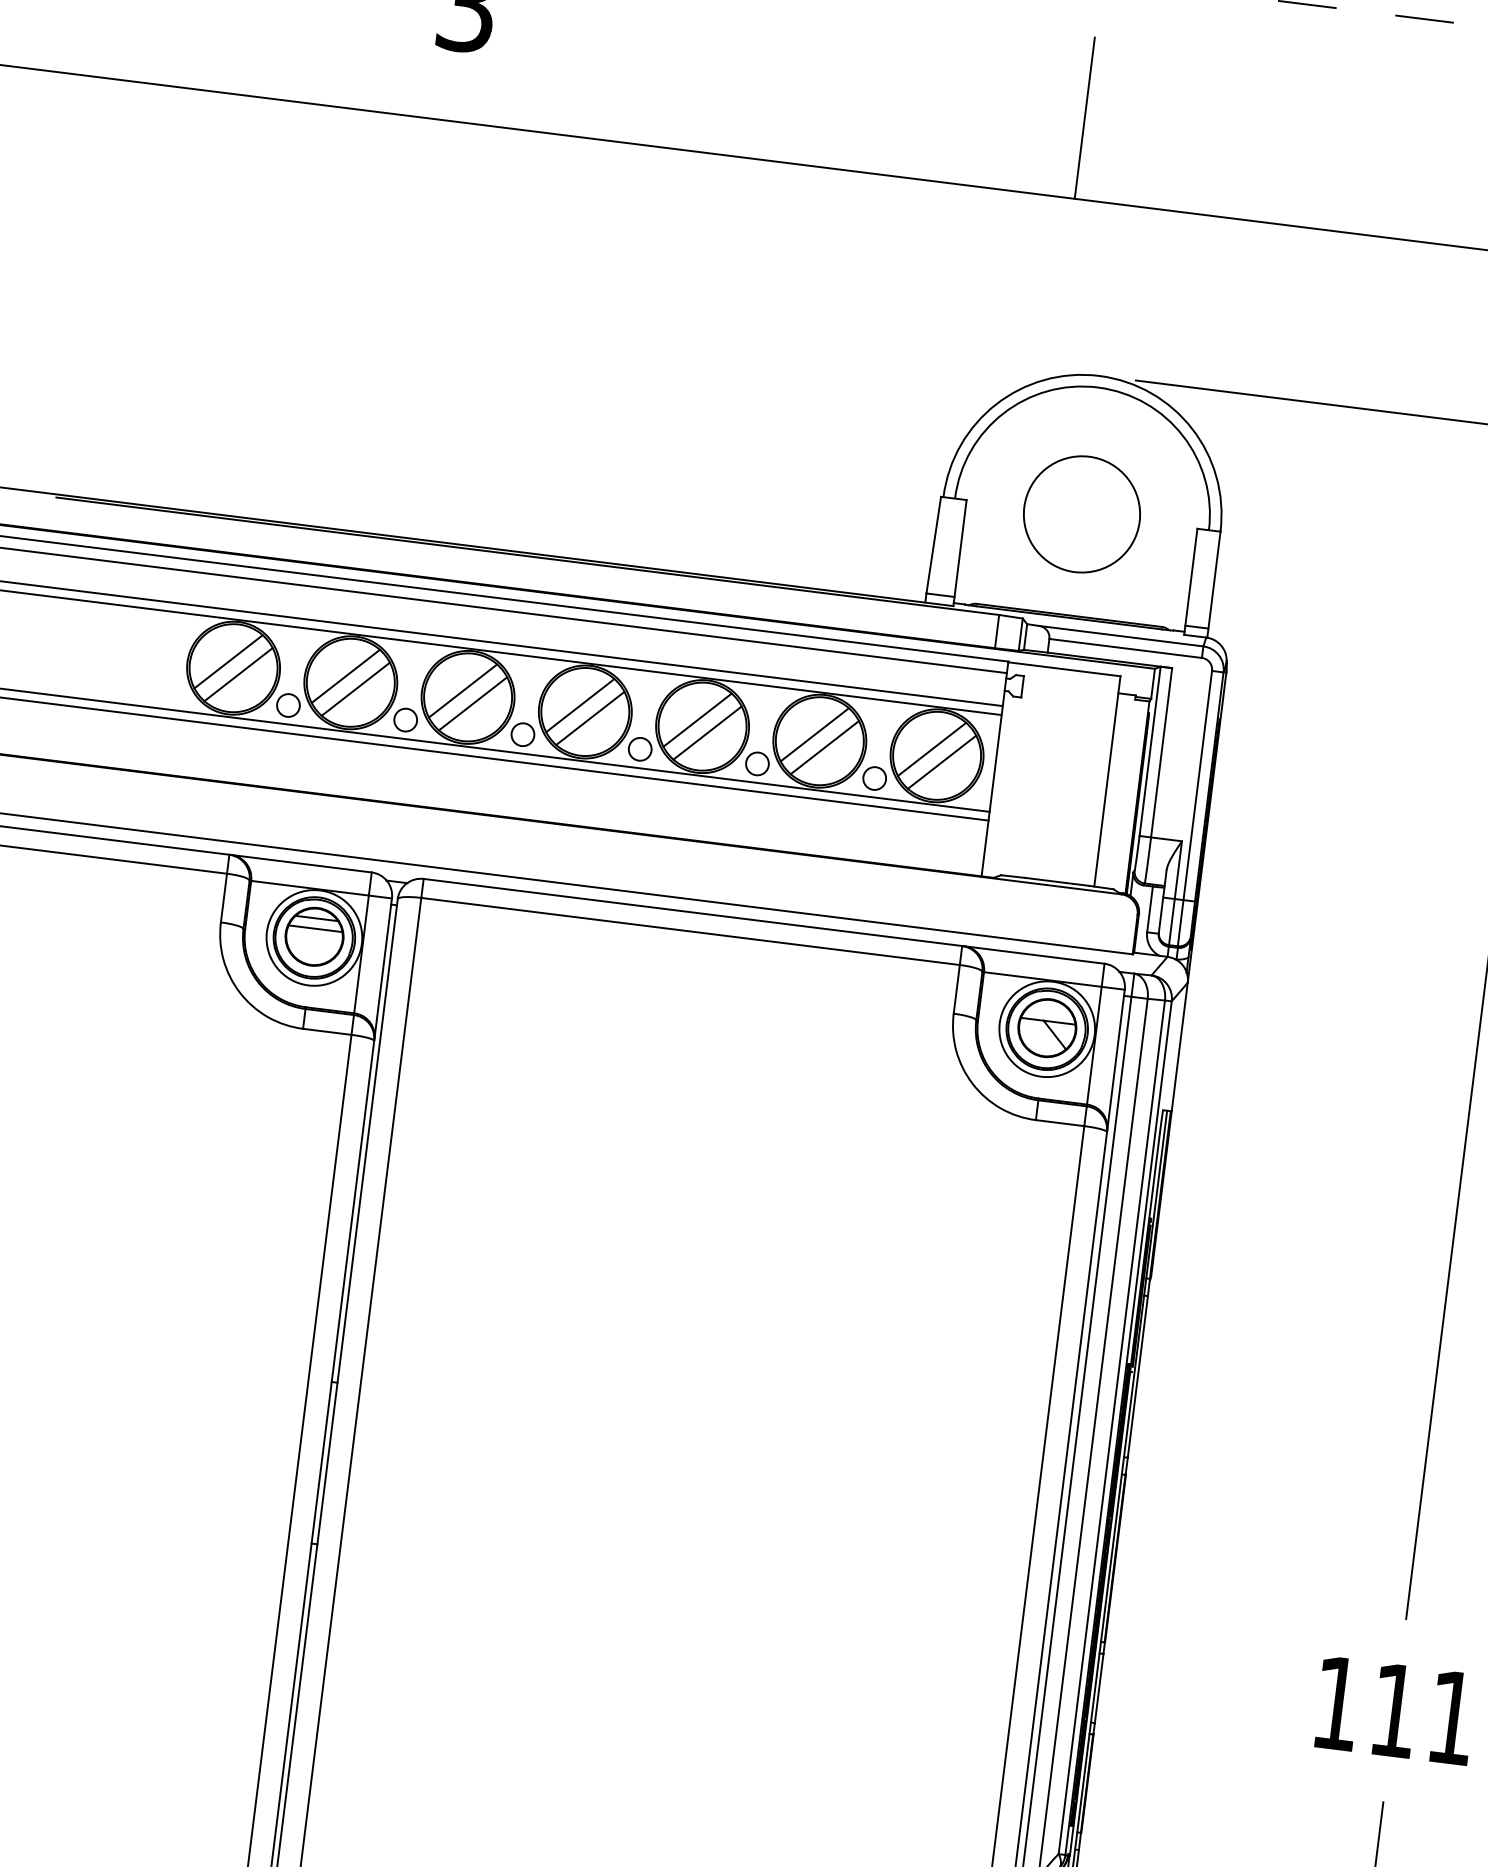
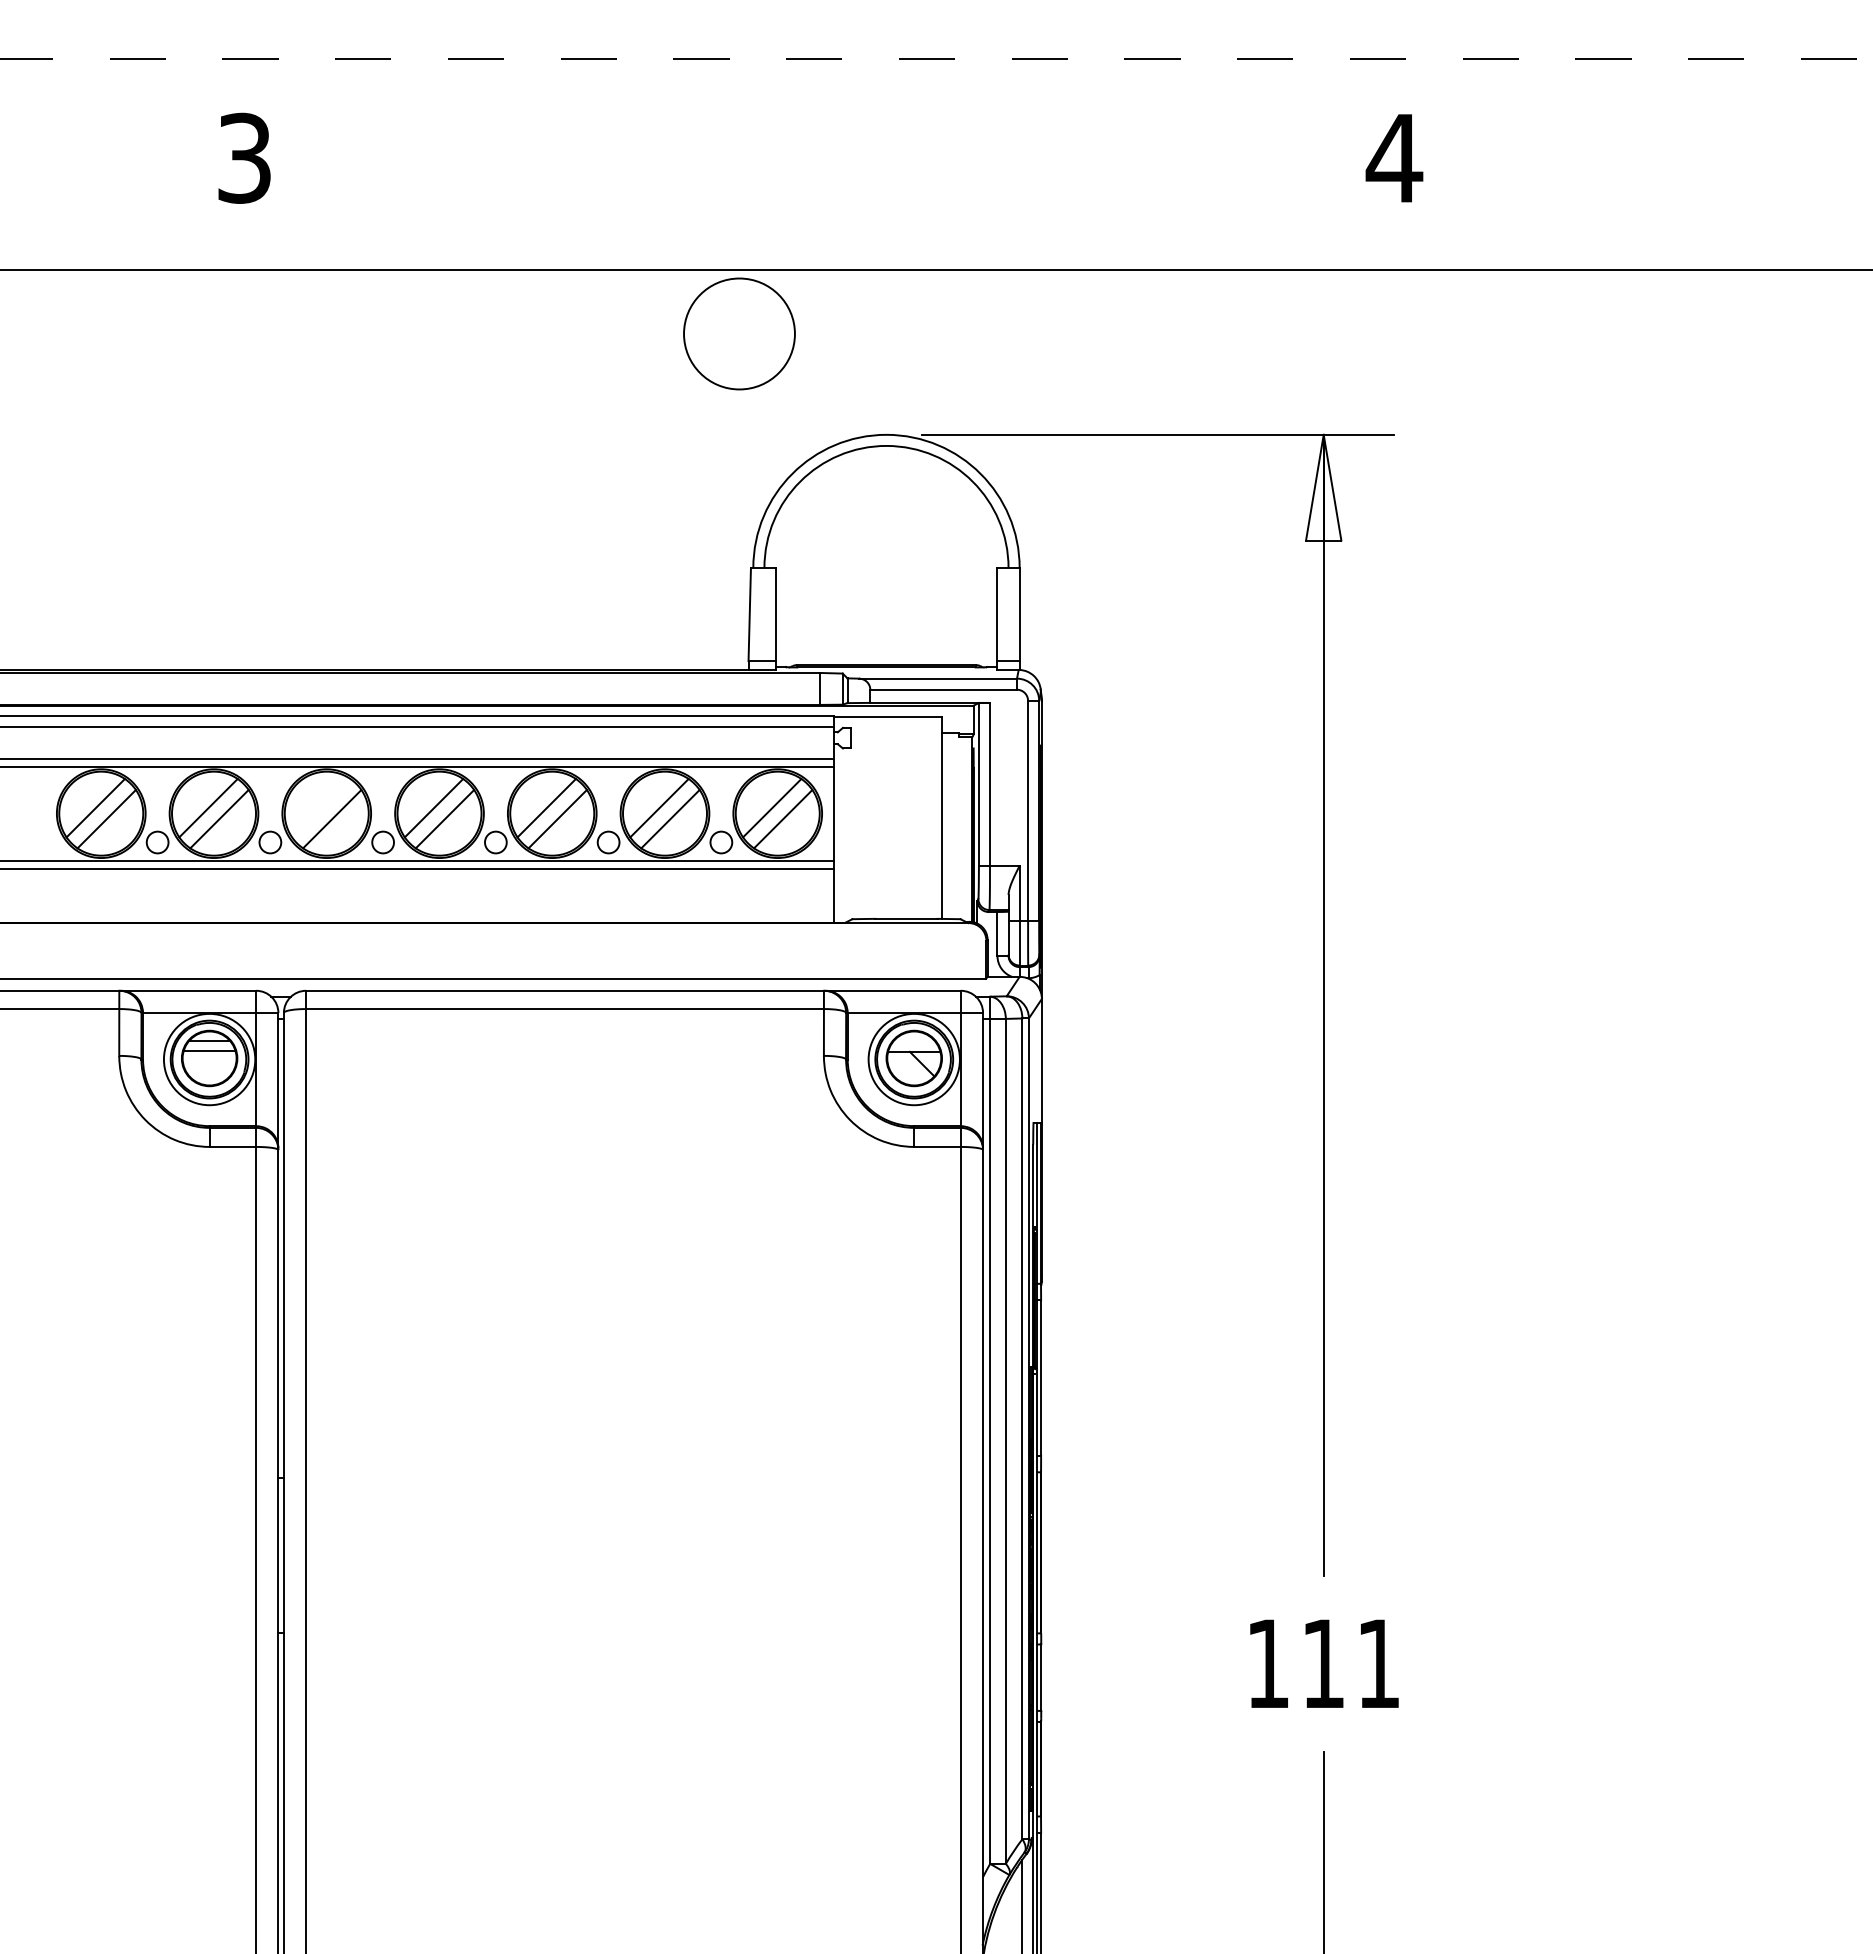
line: (1084, 118) -> (842, 192), removed
circle: (1082, 513) -> (739, 333), moved
line: (463, 691) -> (321, 808), removed

